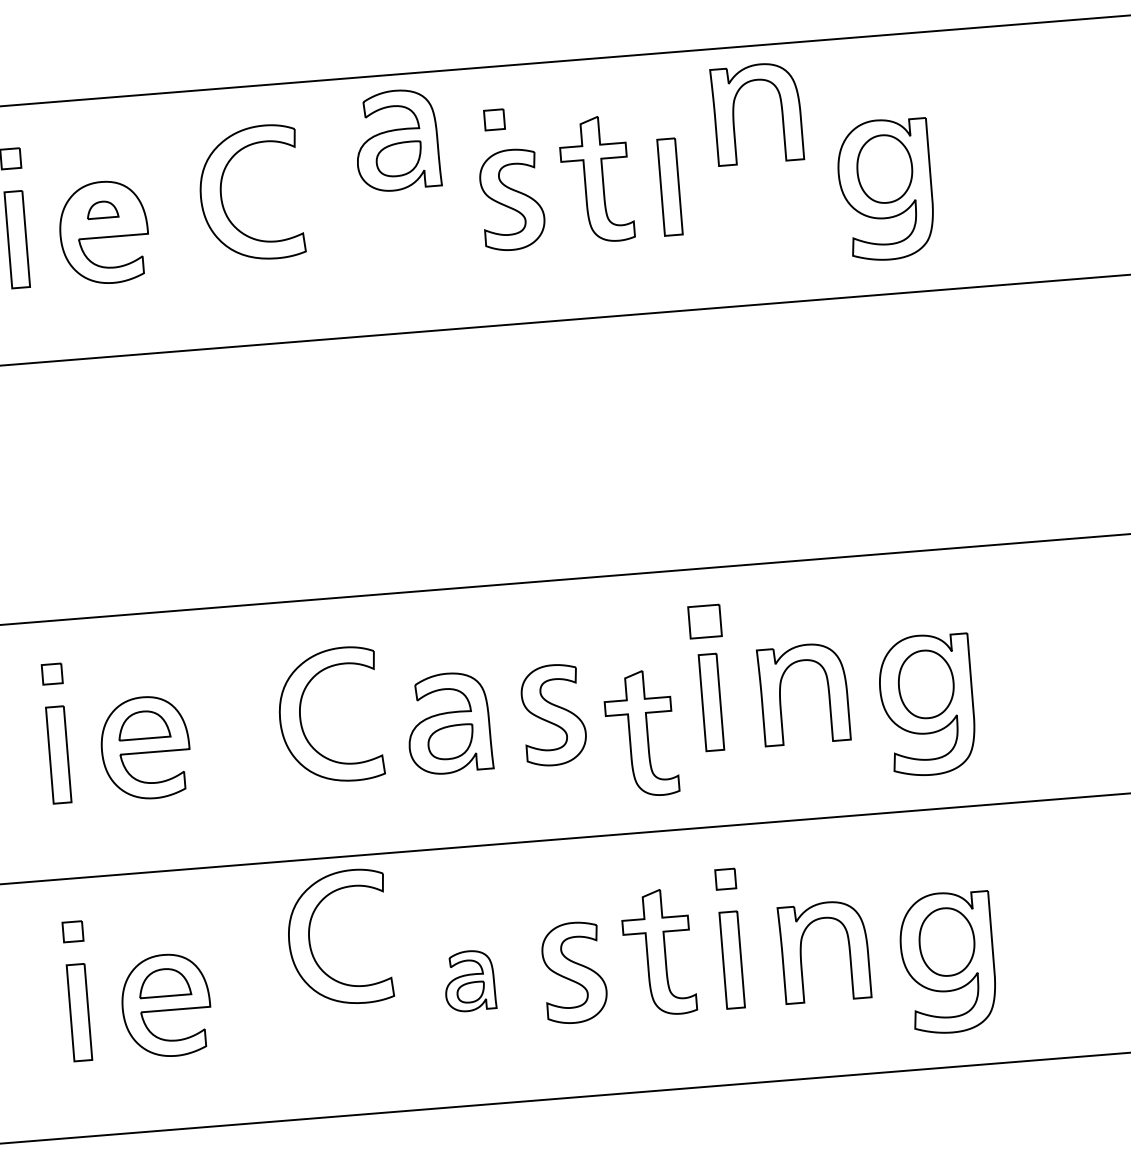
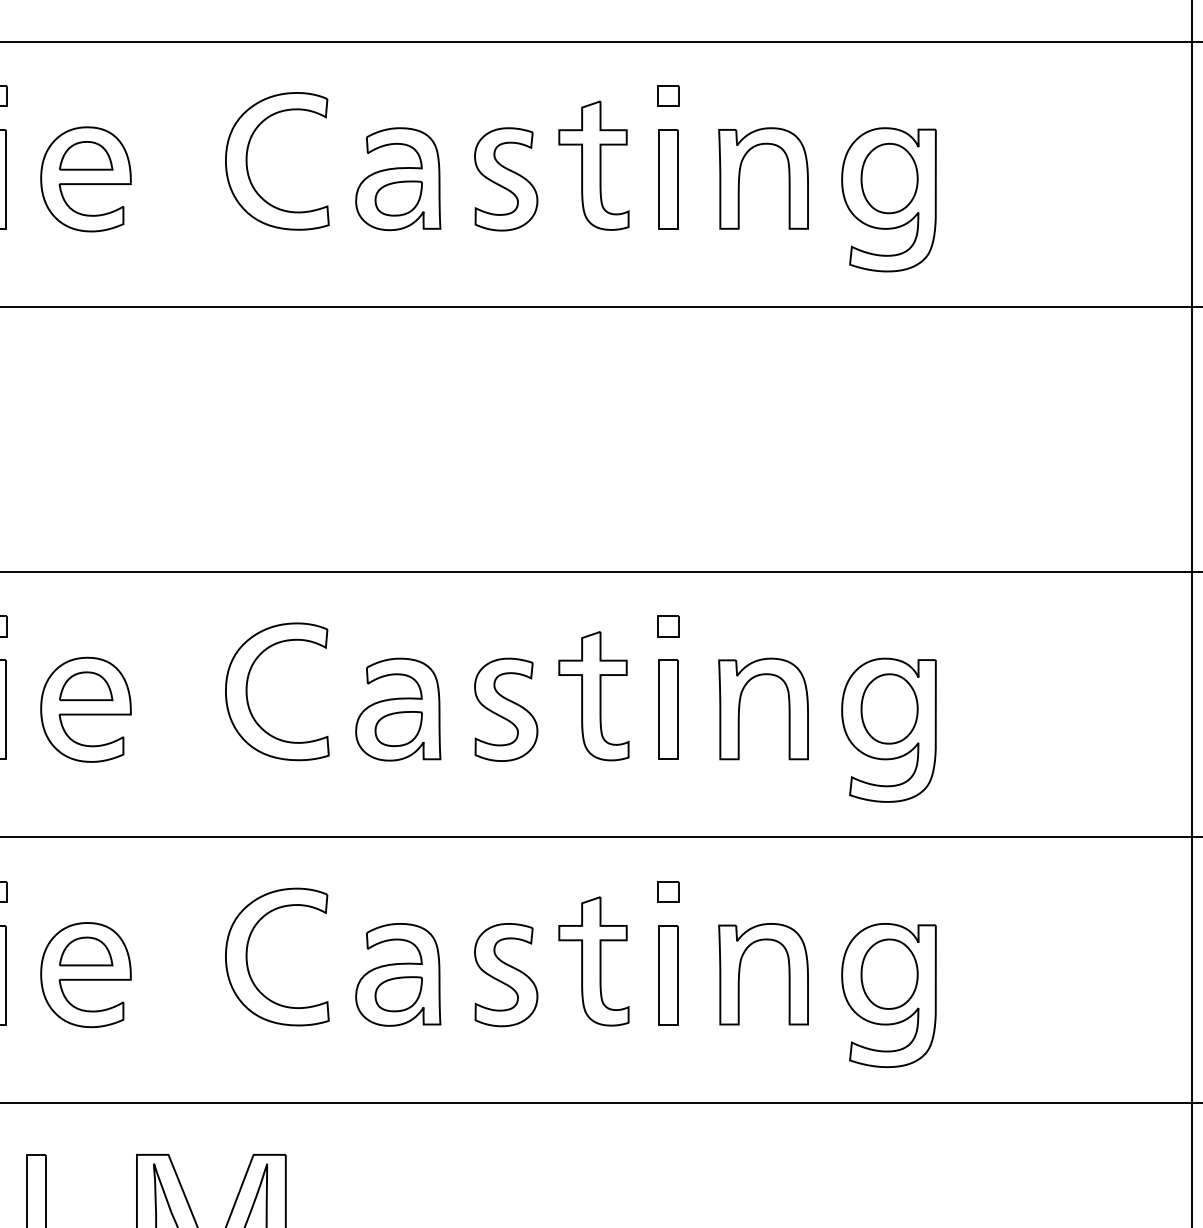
part: (734, 114) -> (740, 177), moved
part: (494, 119) -> (668, 95), moved
part: (397, 140) -> (398, 179), moved
part: (221, 195) -> (247, 161), moved
part: (102, 209) -> (86, 155), size x1.67
part: (704, 621) -> (668, 626), size x0.62
part: (640, 734) -> (593, 696), moved
part: (310, 939) -> (247, 956), moved
part: (469, 980) -> (398, 974), size x1.67

